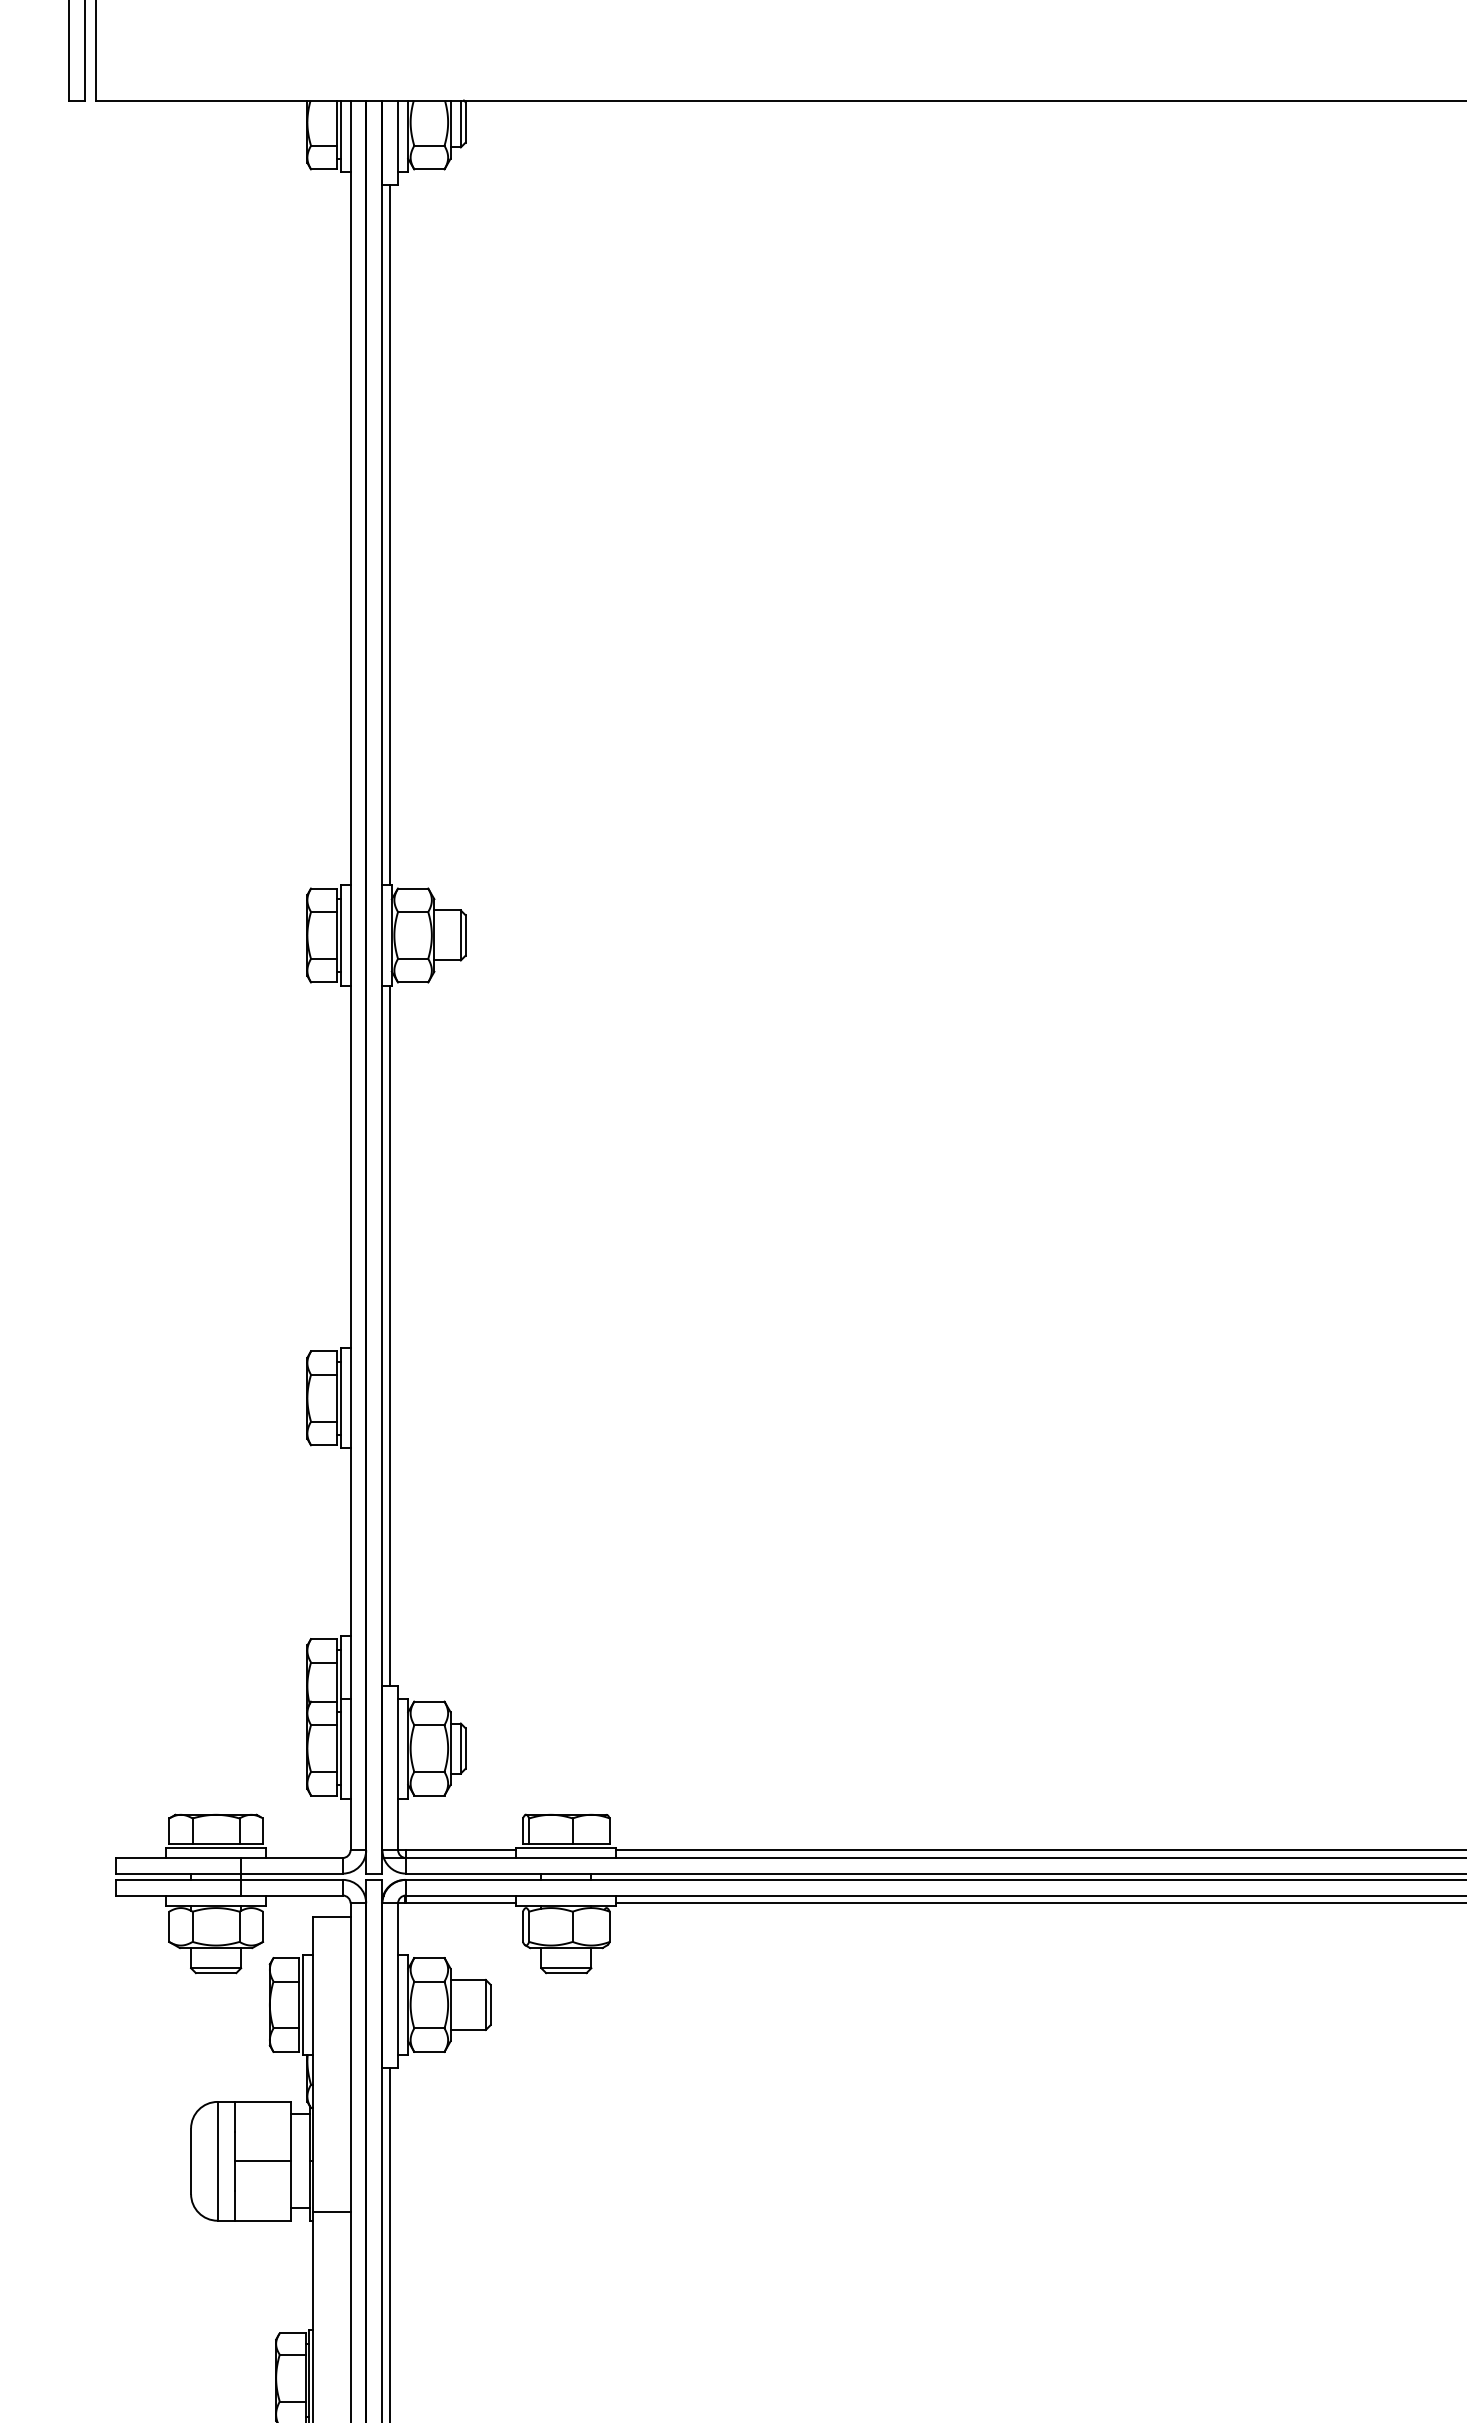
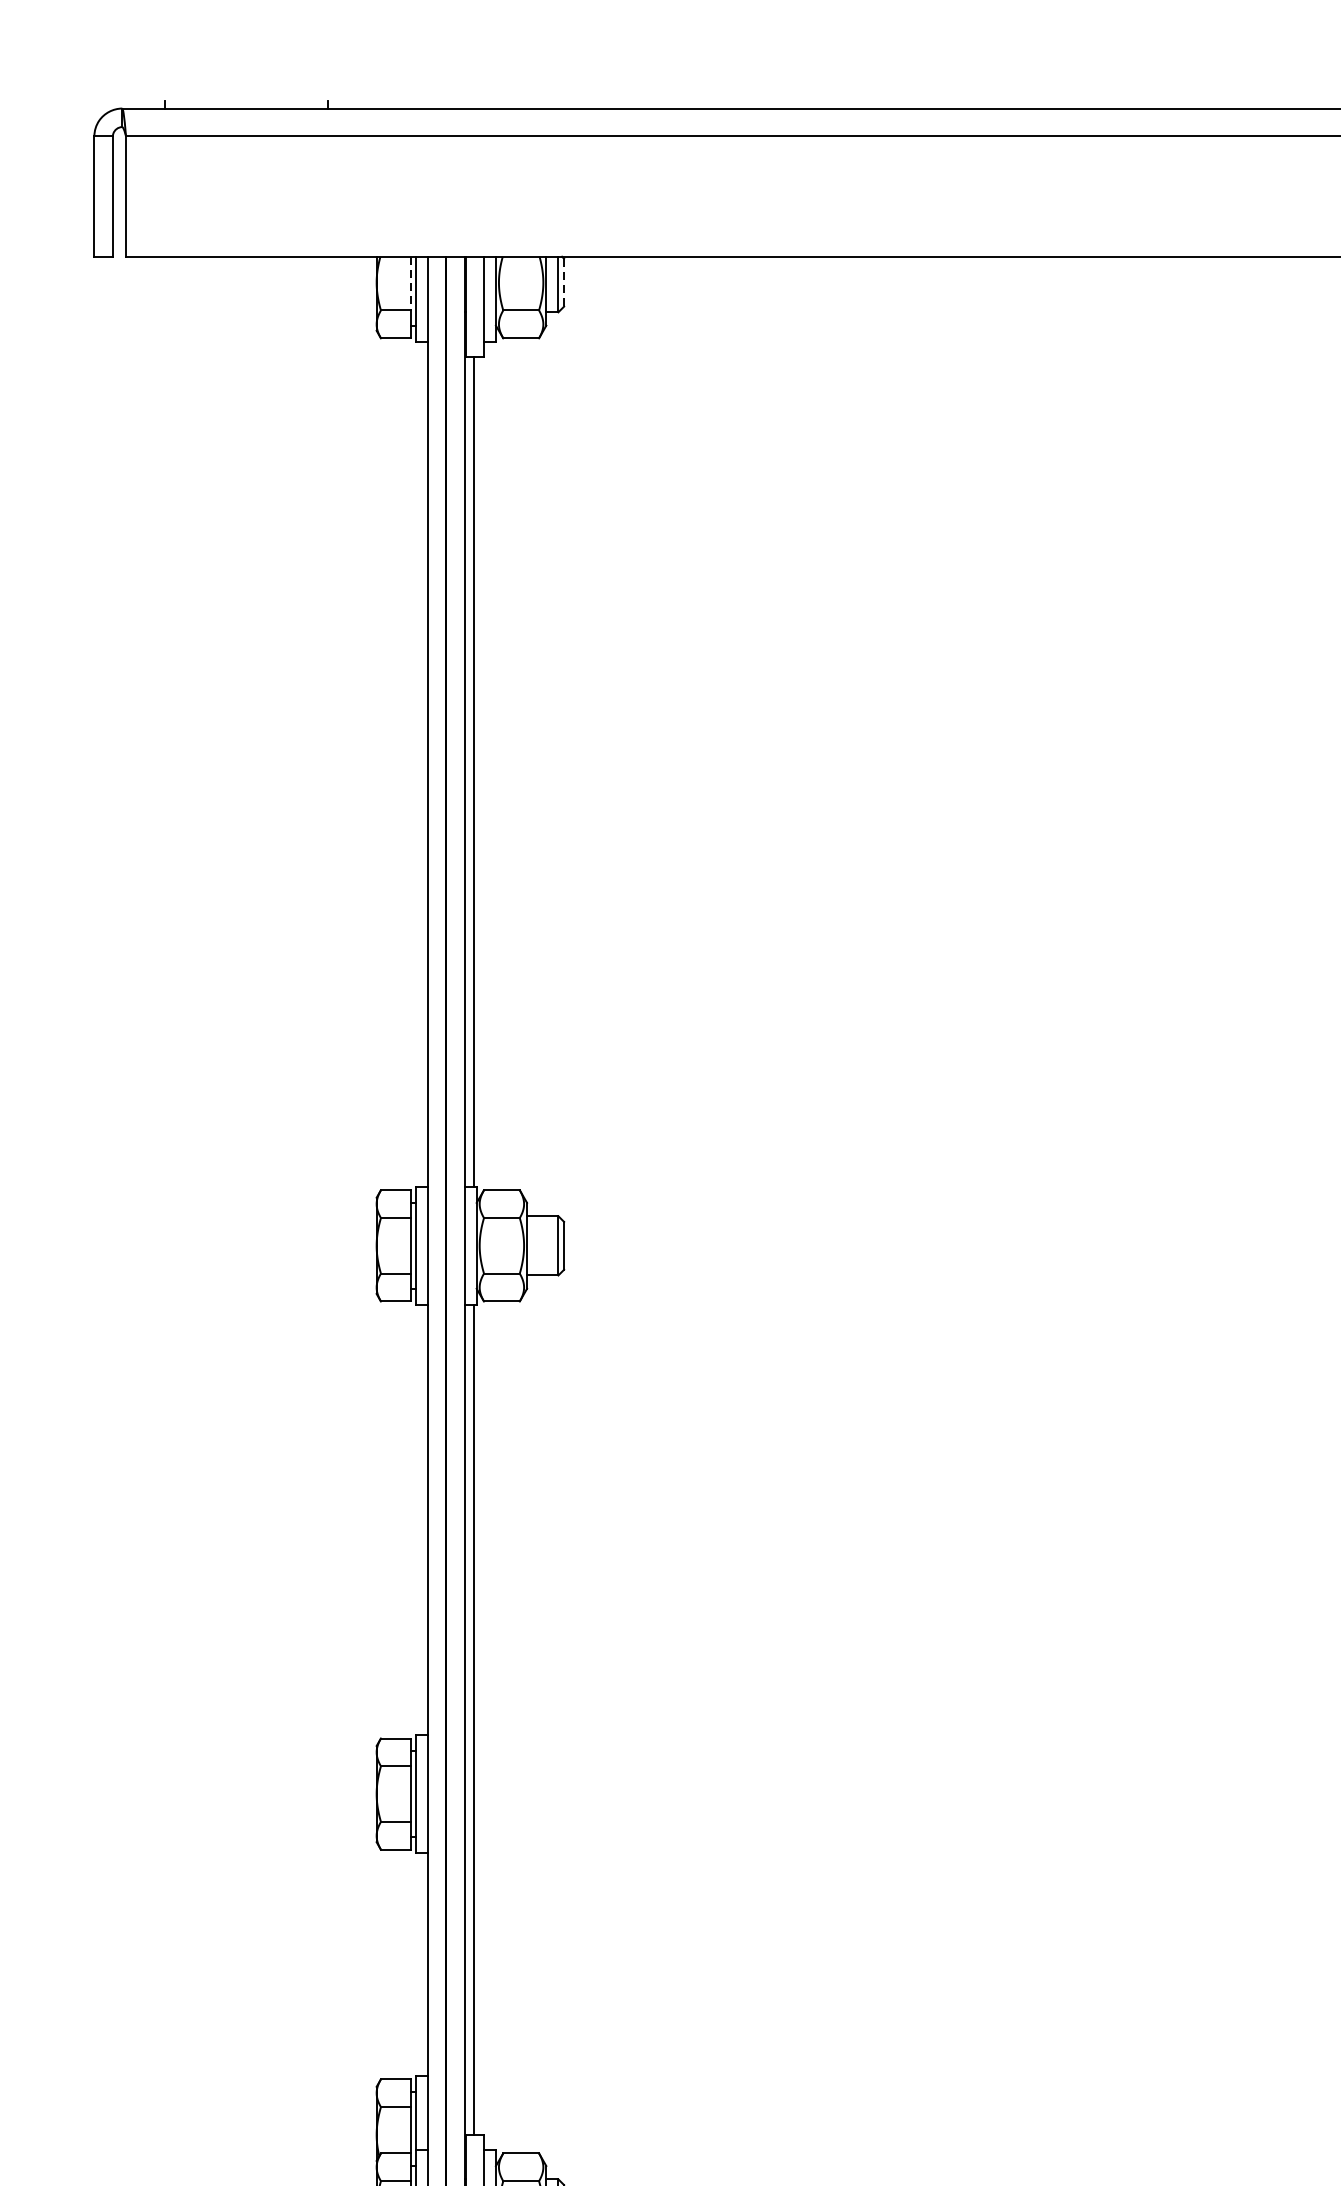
line: (465, 122) -> (563, 282), solid -> dashed
line: (336, 123) -> (411, 283), solid -> dashed

